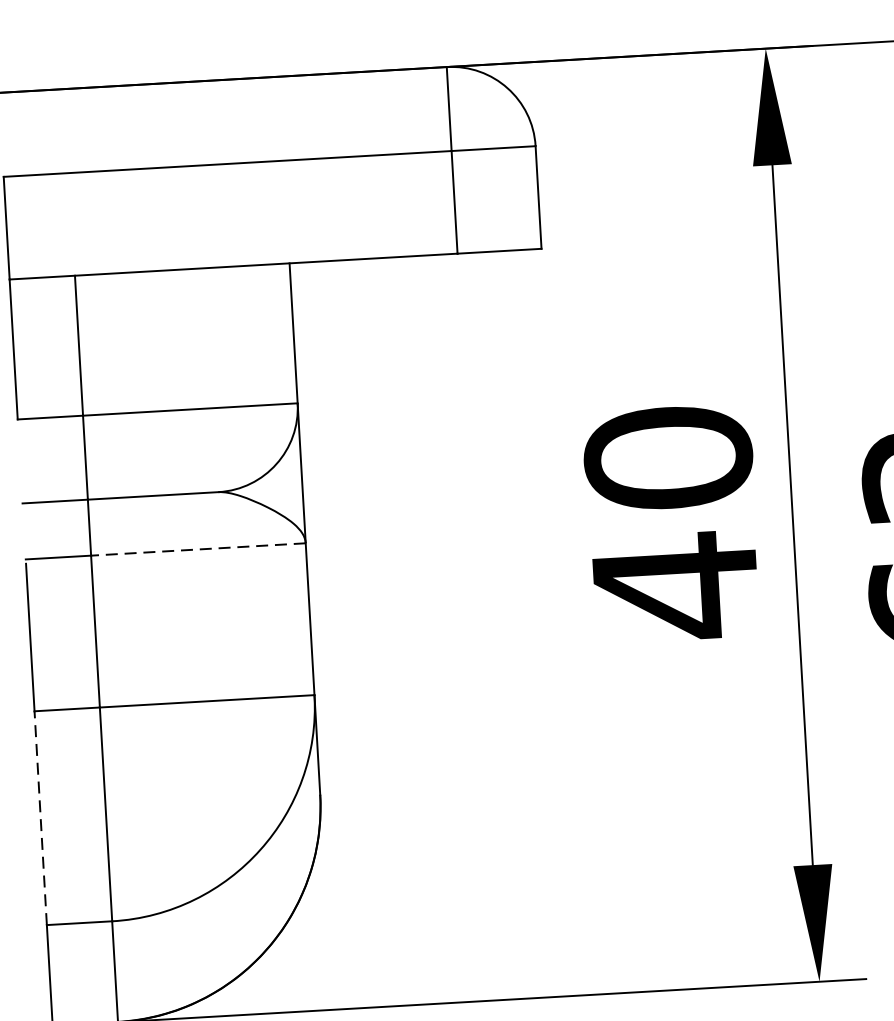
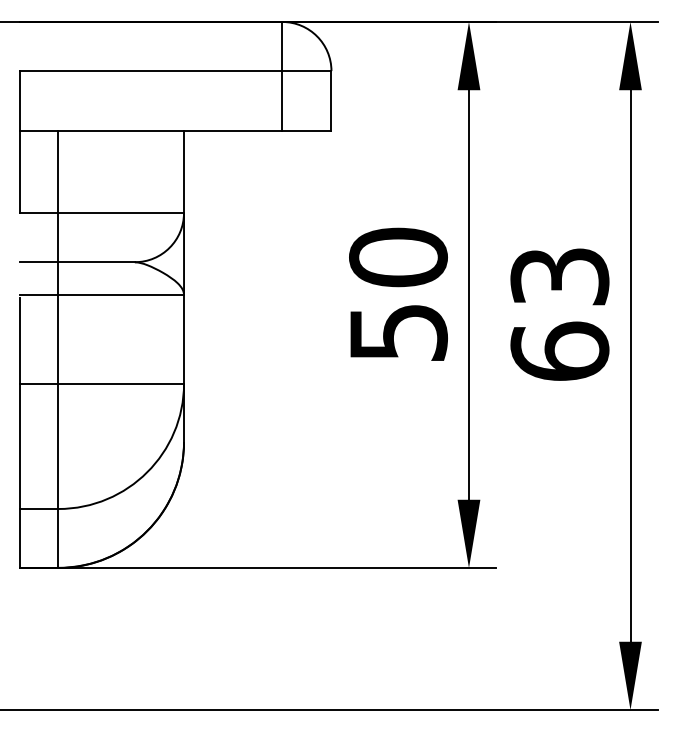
line: (198, 550) -> (121, 295), dashed -> solid
text: (675, 586) -> (398, 332), 40 -> 50
line: (41, 818) -> (20, 446), dashed -> solid

